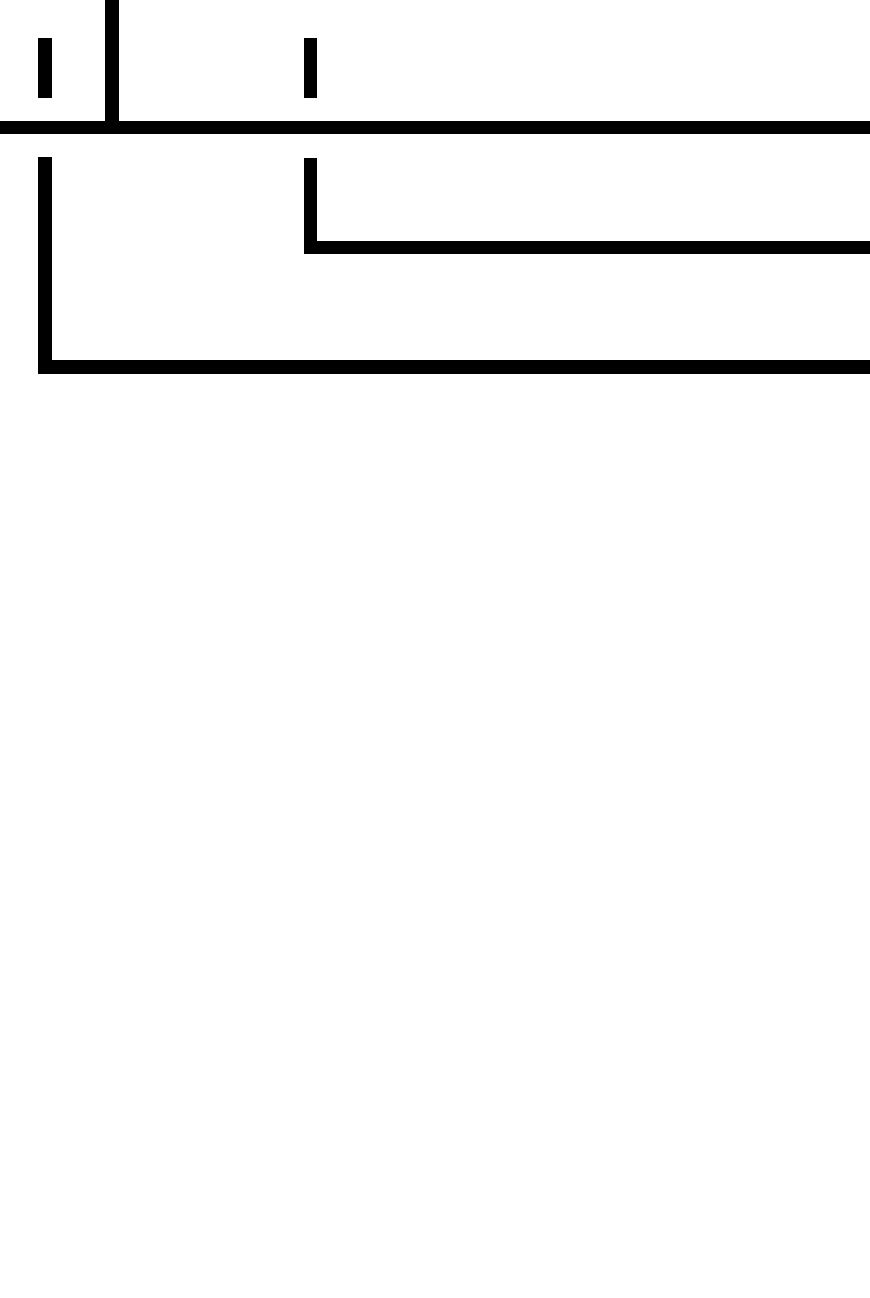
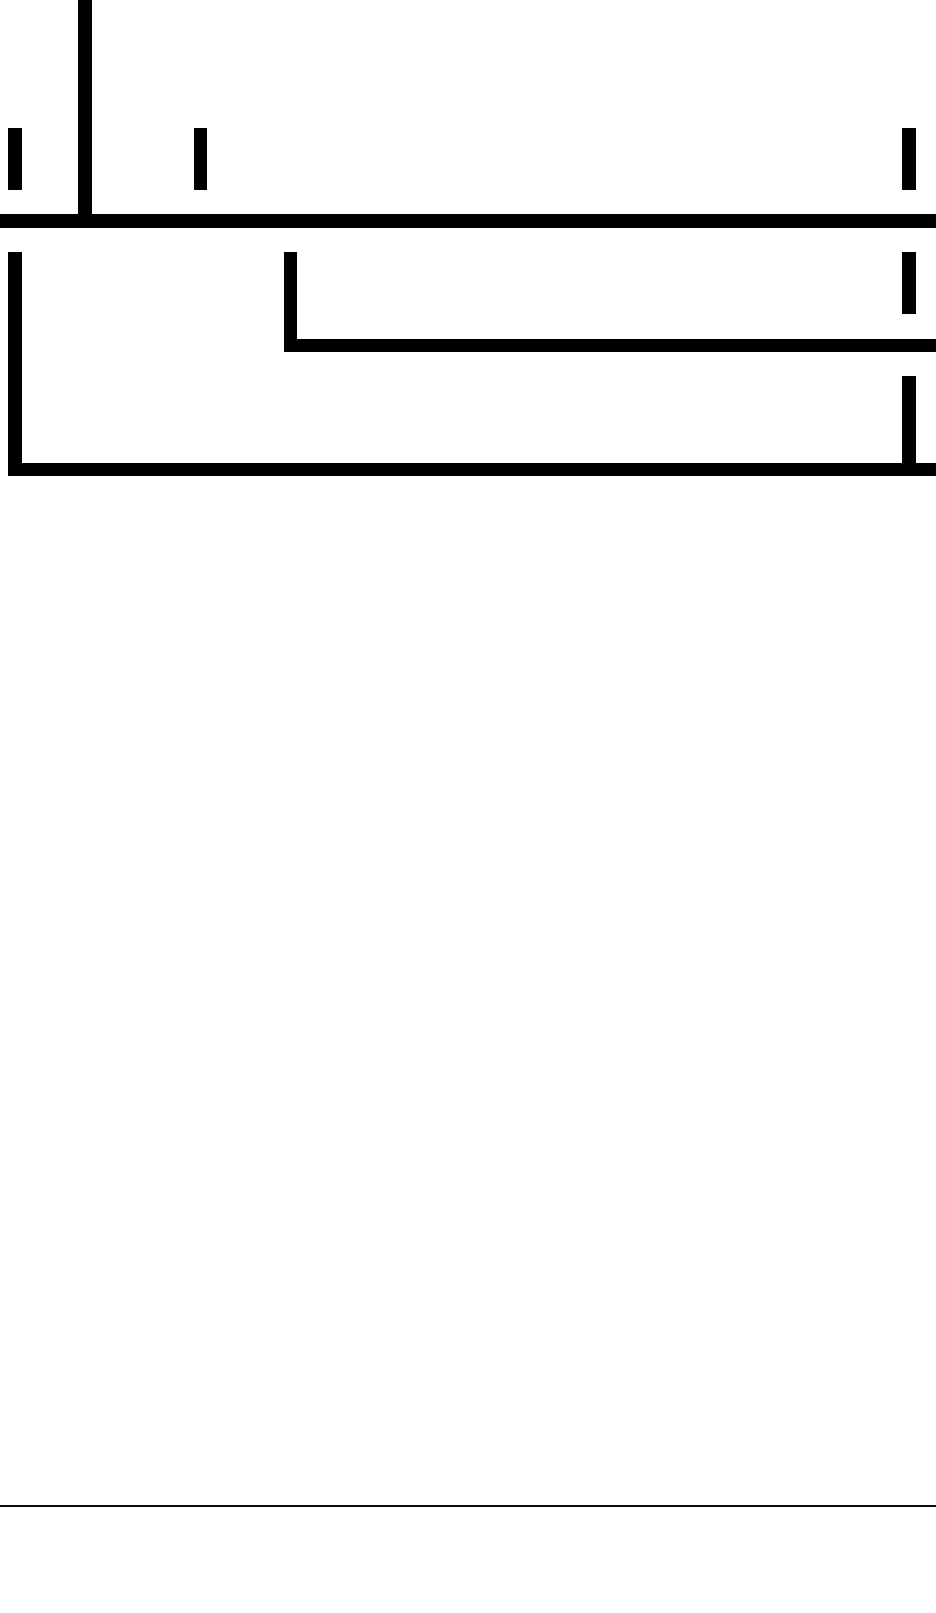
line: (310, 67) -> (200, 158), moved

